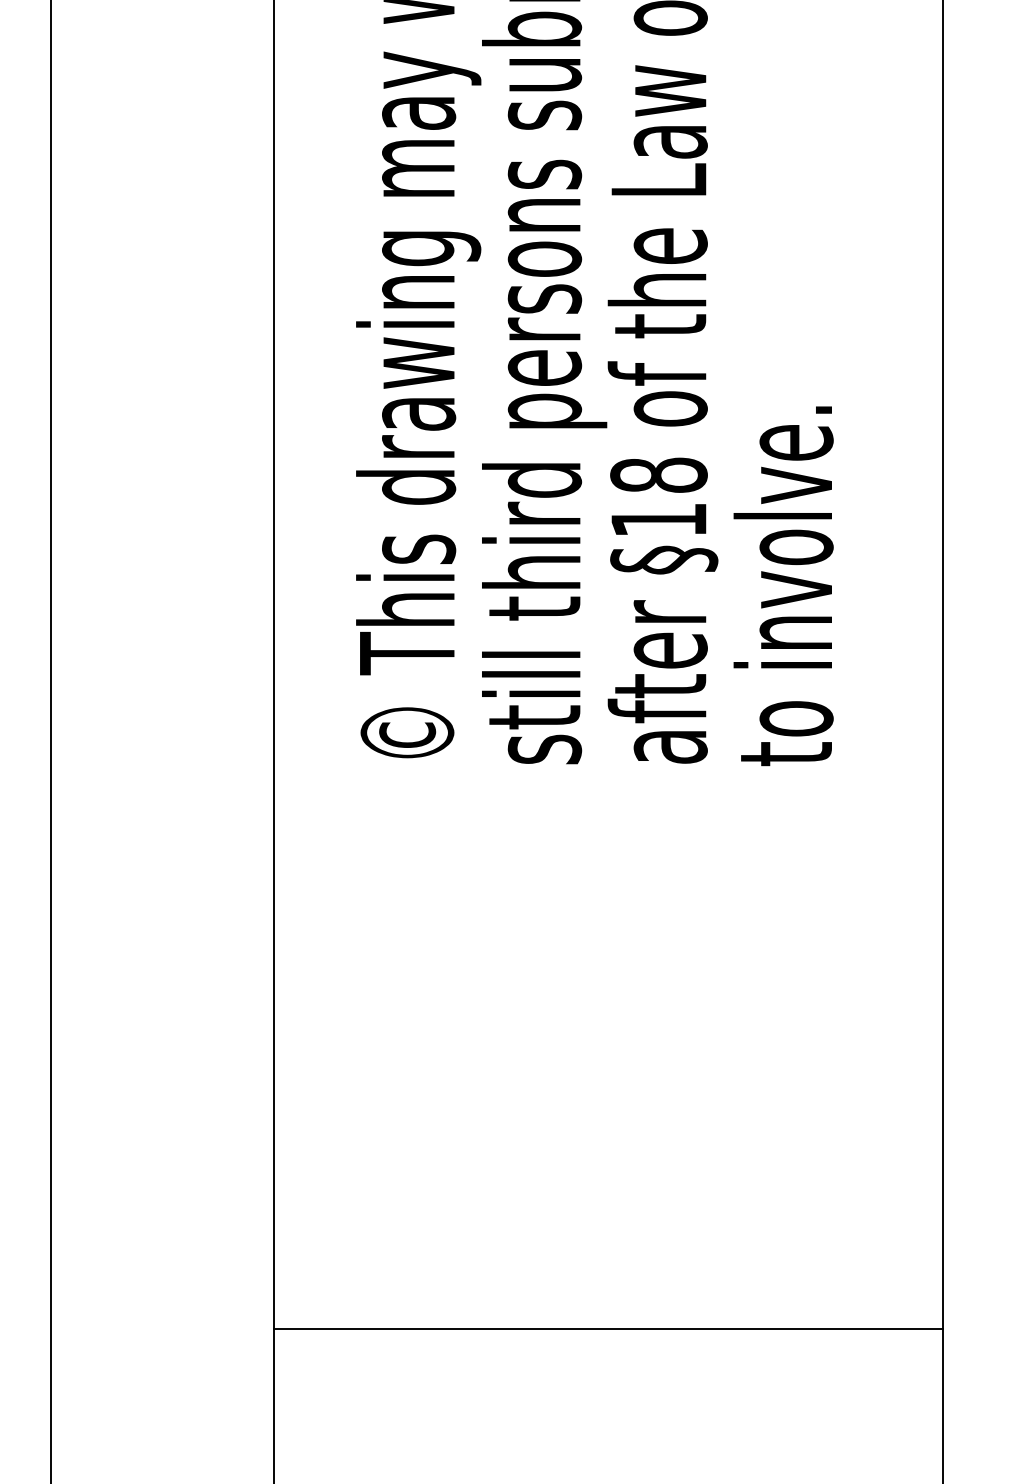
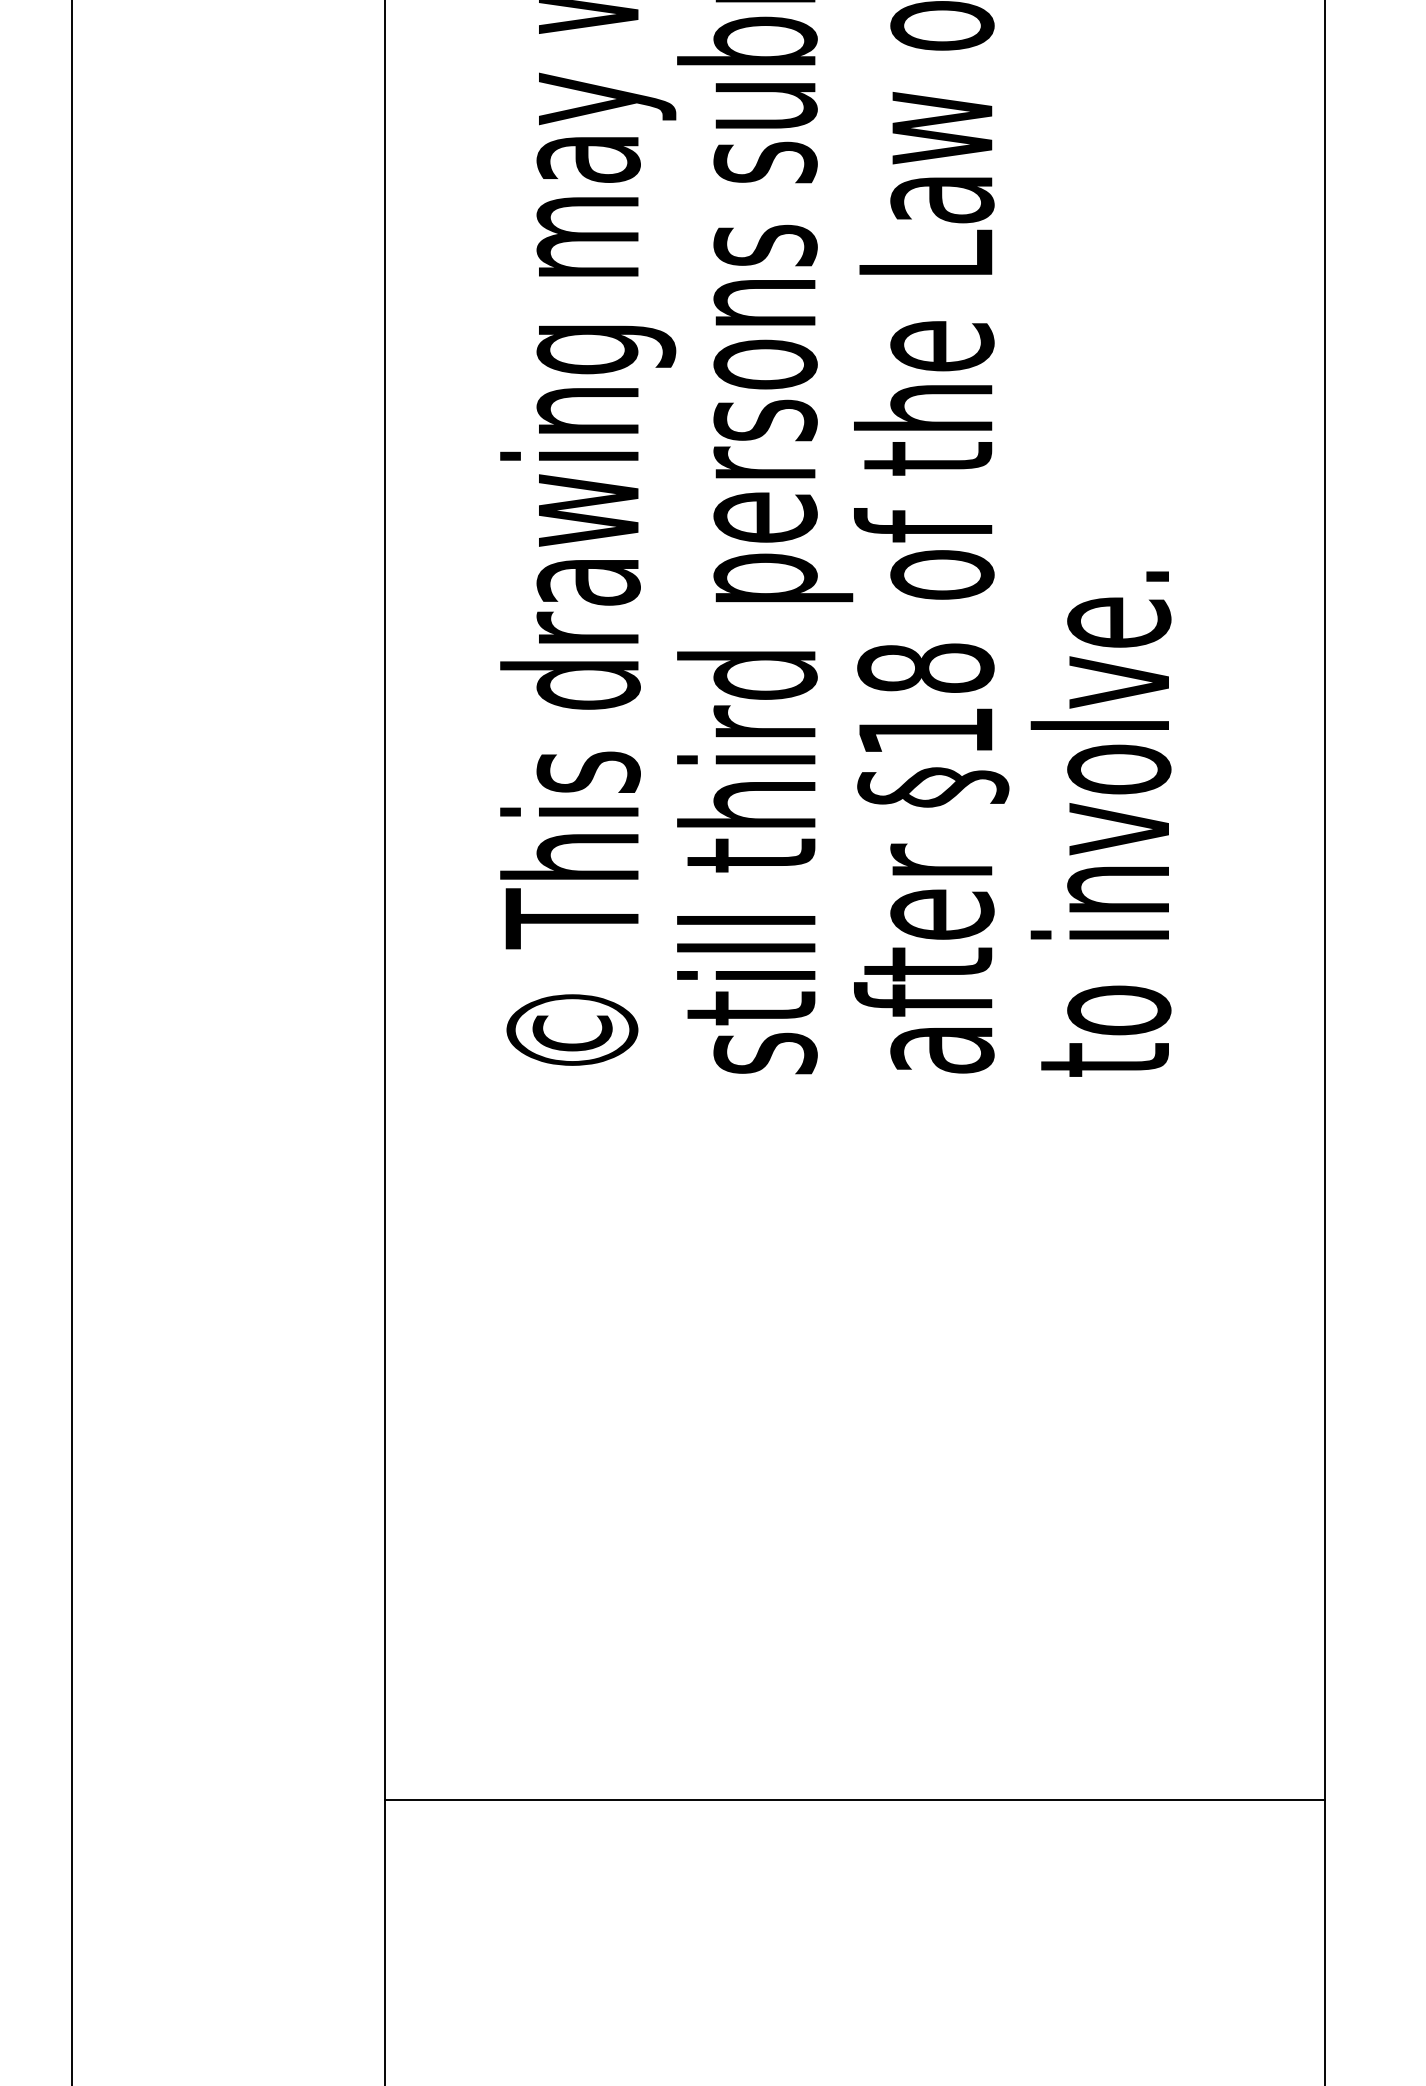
line: (608, 1329) -> (854, 1800), moved

